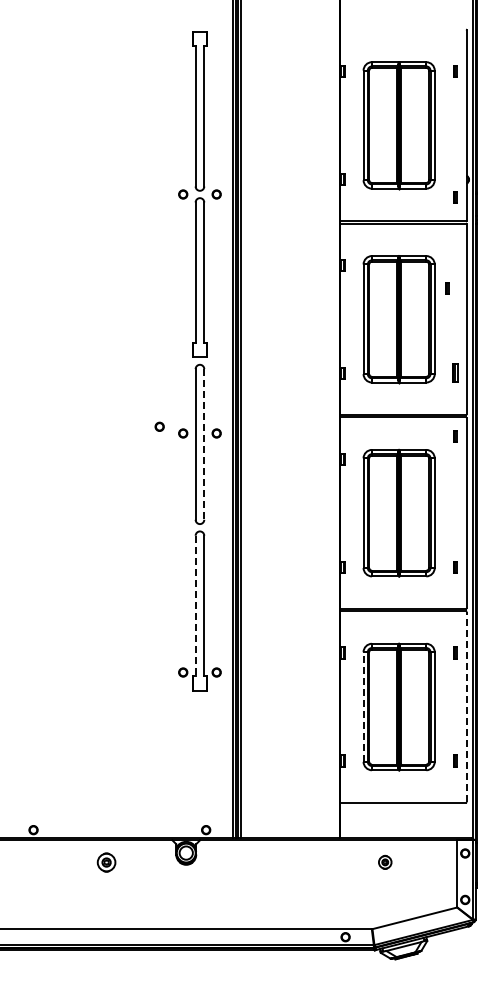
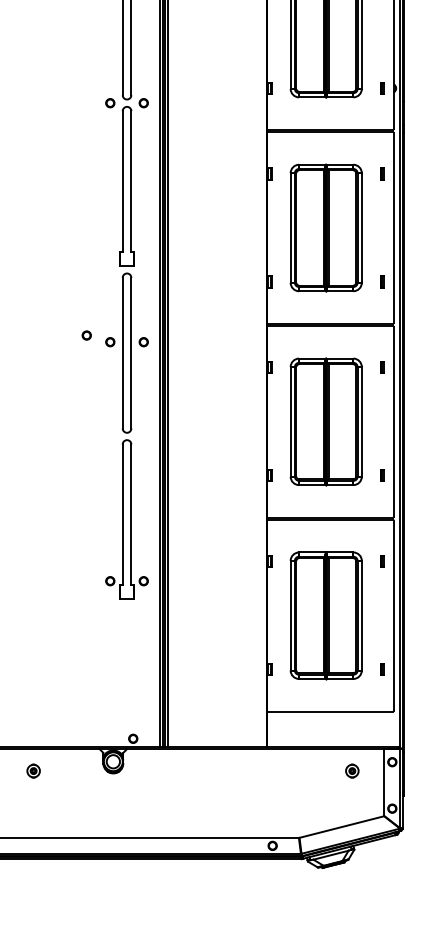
part: (455, 197) -> (382, 88), moved
part: (447, 288) -> (382, 174), moved
part: (455, 373) -> (382, 282), size x0.62
part: (455, 436) -> (382, 368), moved
line: (204, 444) -> (131, 353), dashed -> solid
line: (195, 606) -> (122, 515), dashed -> solid
line: (466, 706) -> (393, 615), dashed -> solid
line: (363, 707) -> (290, 616), dashed -> solid
part: (106, 861) -> (33, 770), size x0.71
part: (385, 861) -> (352, 770), moved

